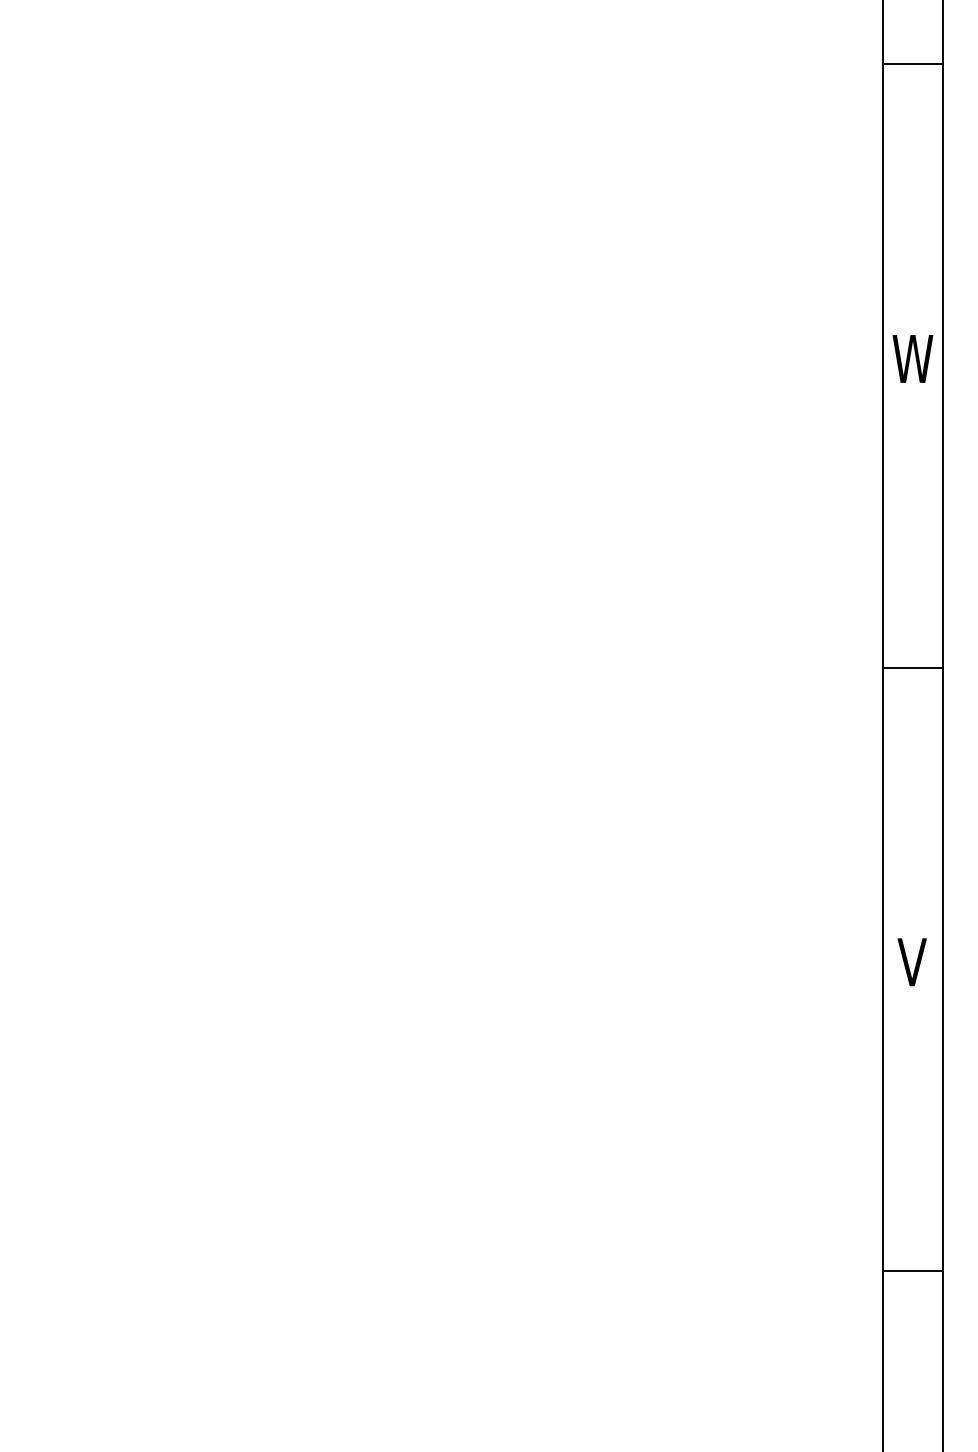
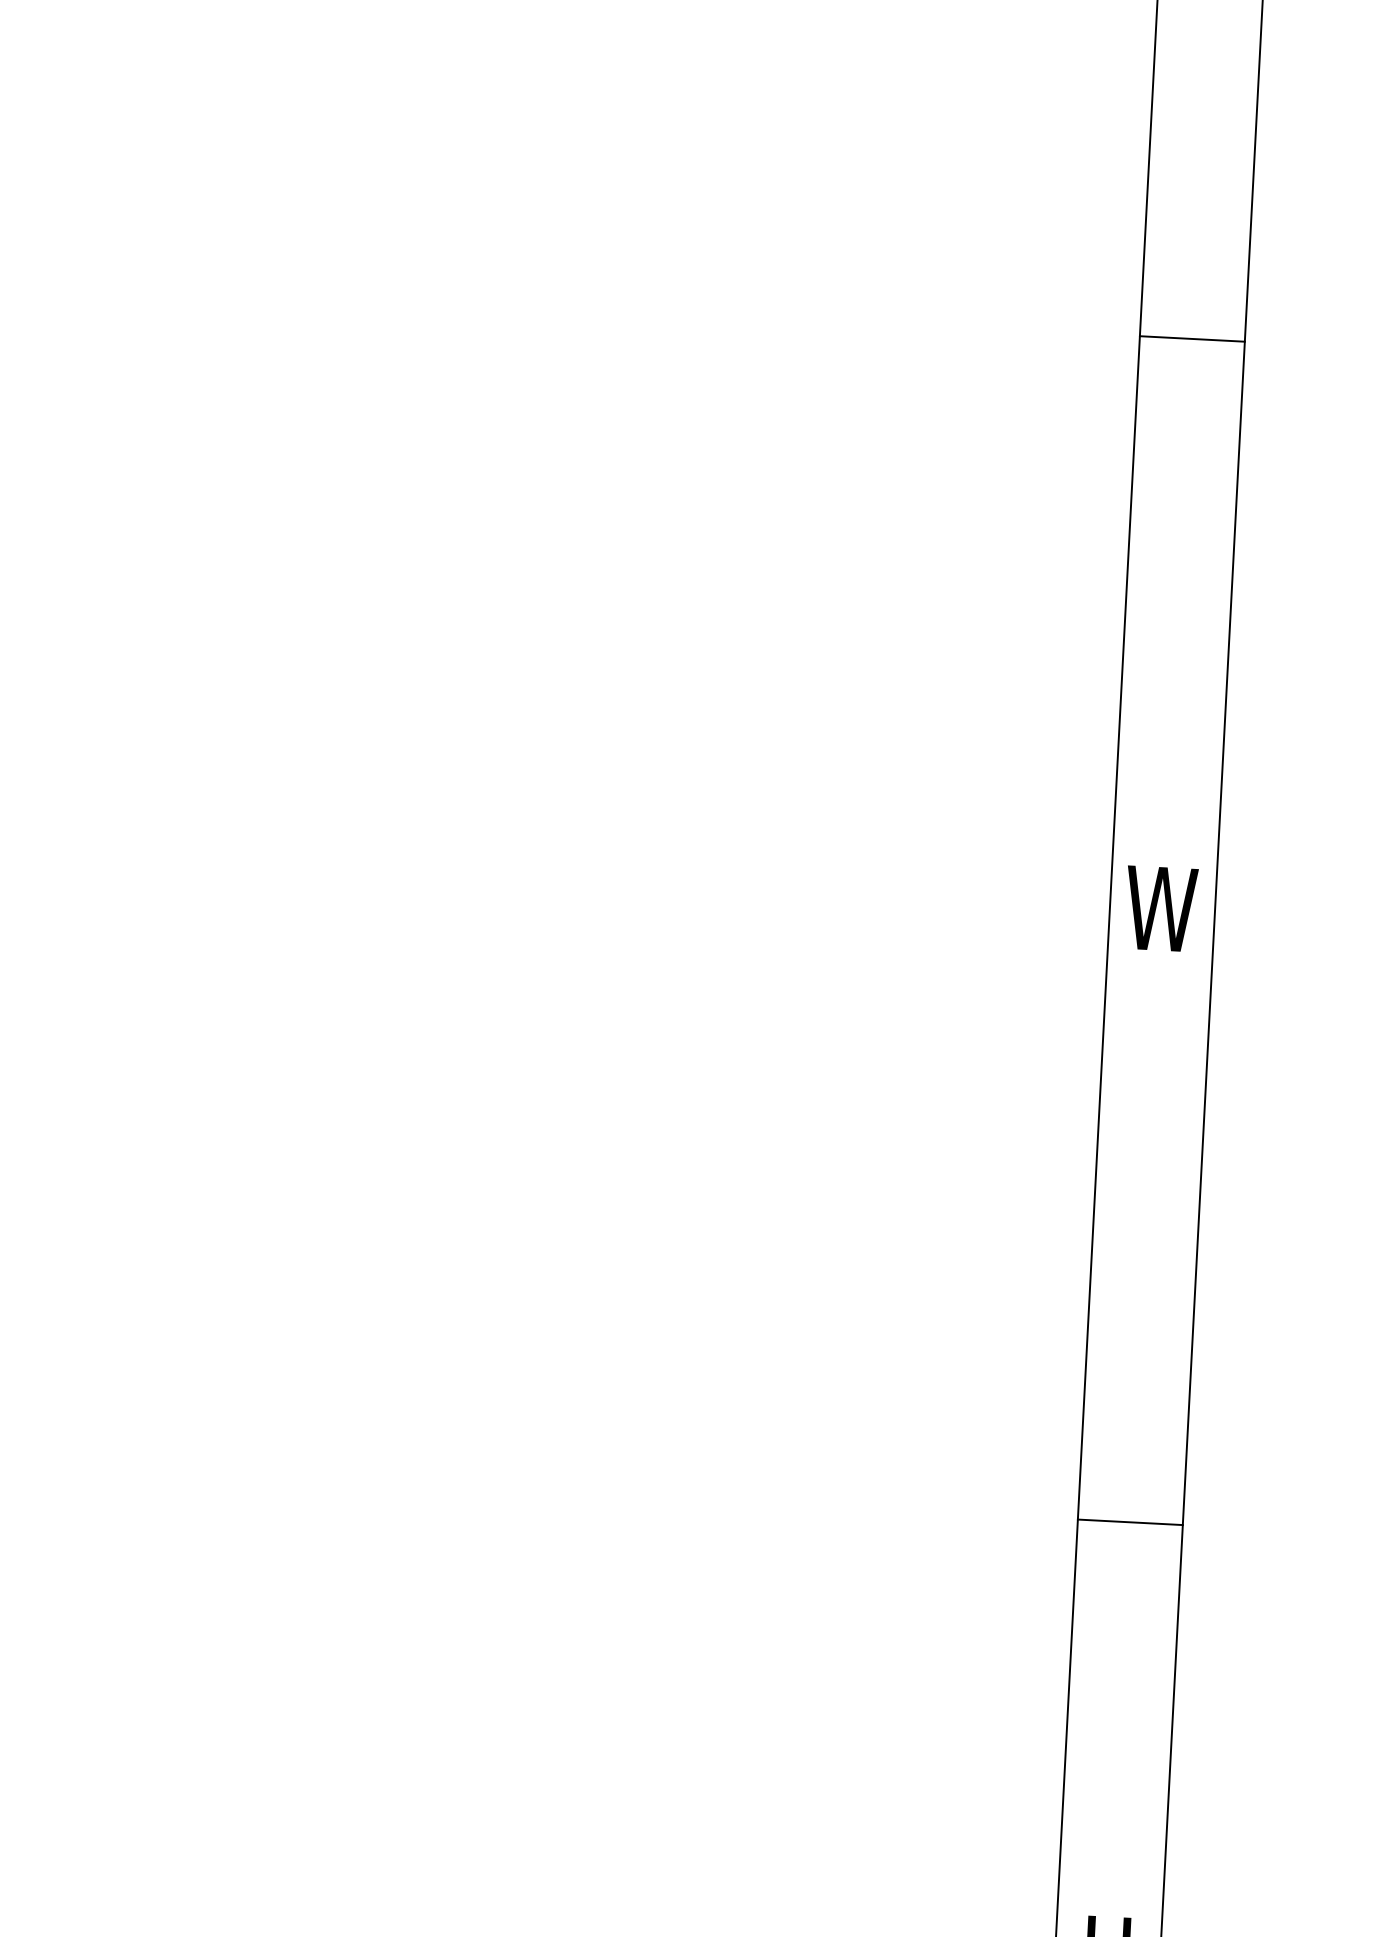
line: (912, 667) -> (1191, 338), moved
text: (911, 962) -> (1159, 909), V -> W
line: (912, 1270) -> (1129, 1521), moved

